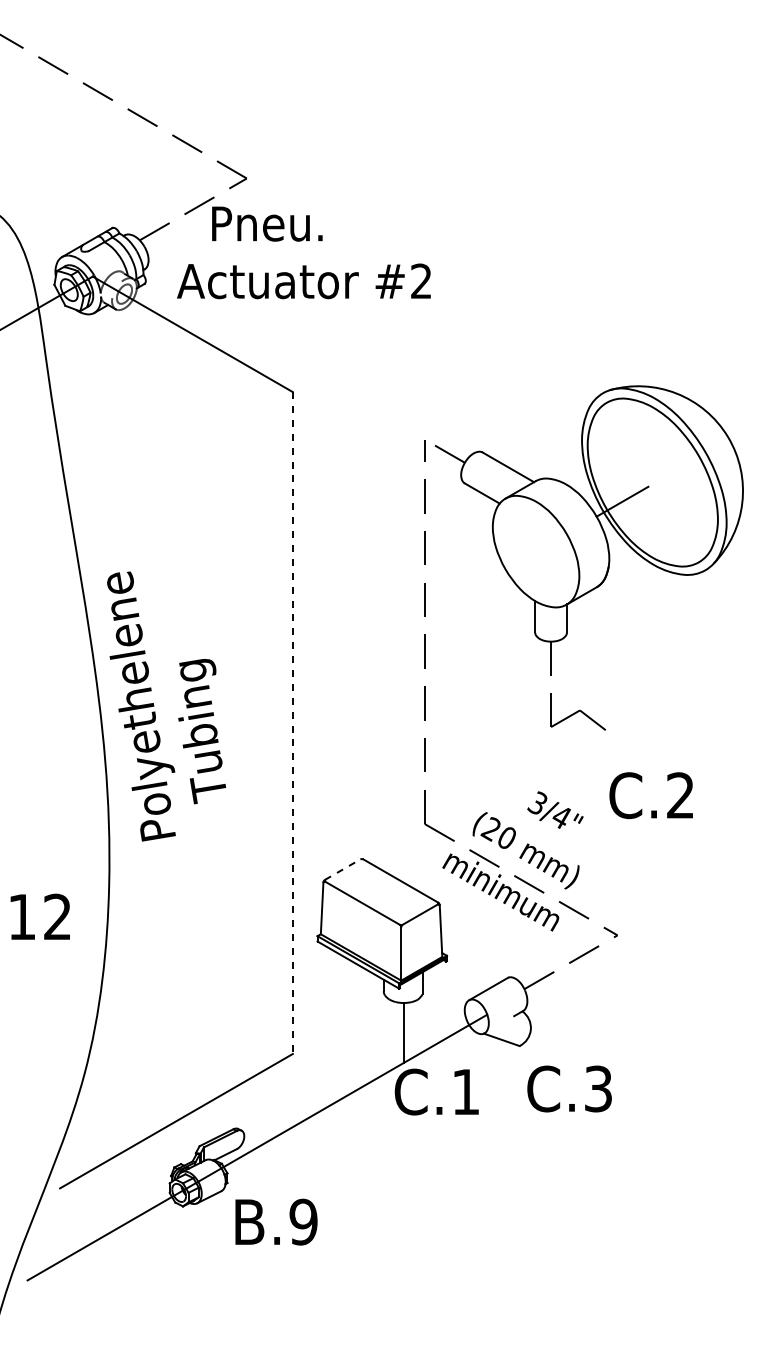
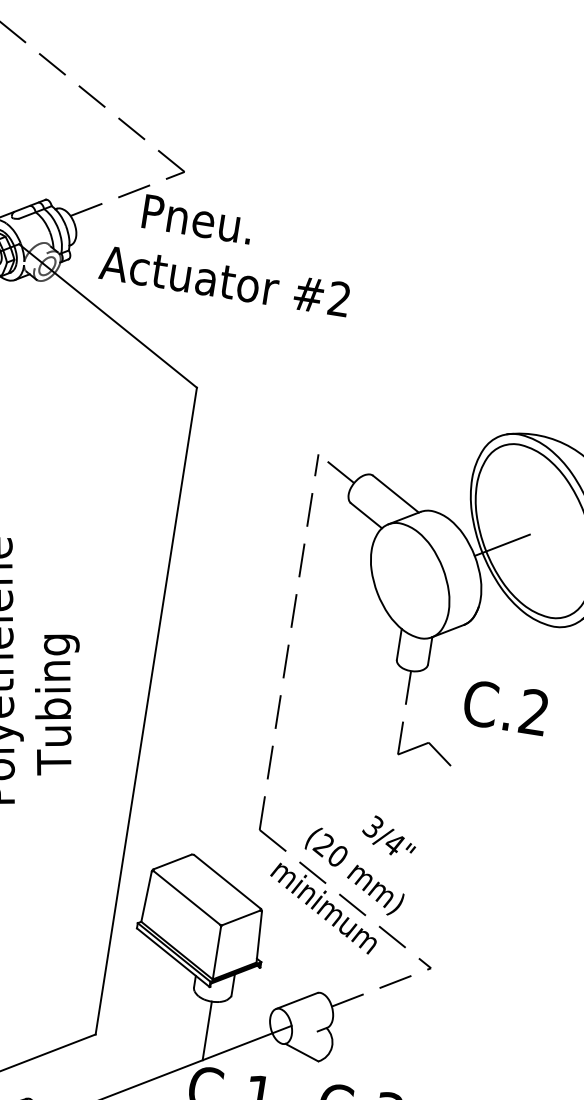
line: (292, 723) -> (145, 711), dashed -> solid
text: (650, 795) -> (504, 707), moved
line: (343, 869) -> (173, 861), dashed -> solid

